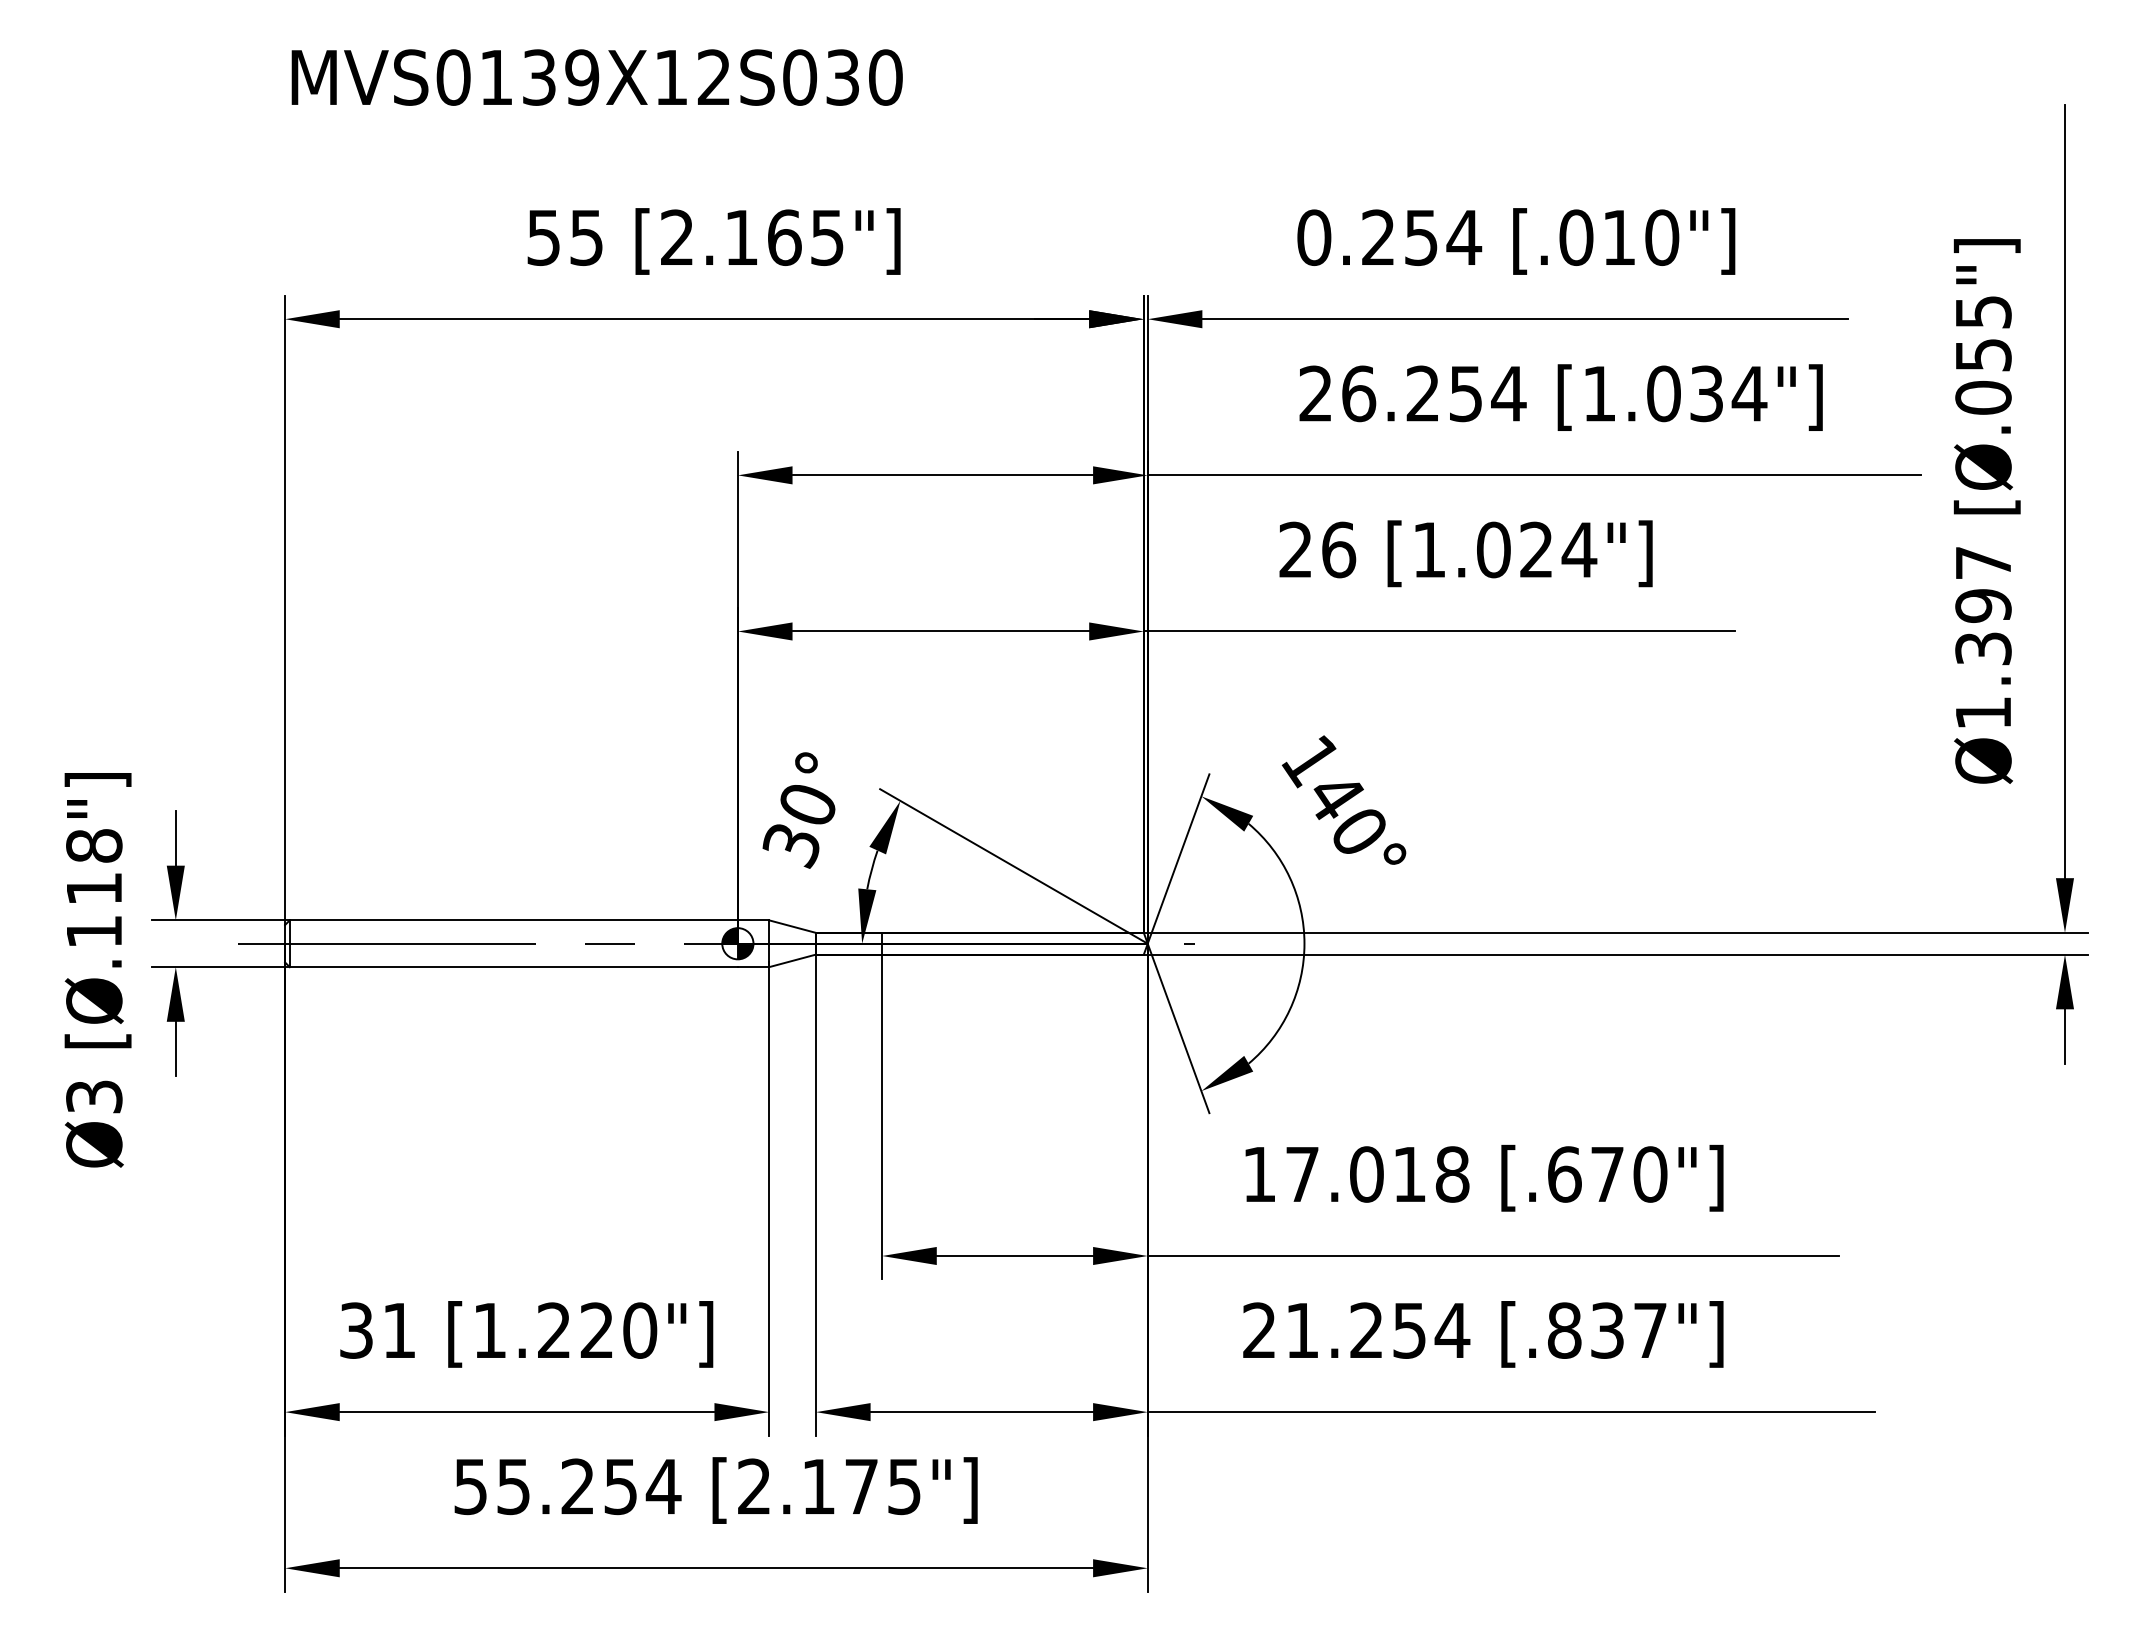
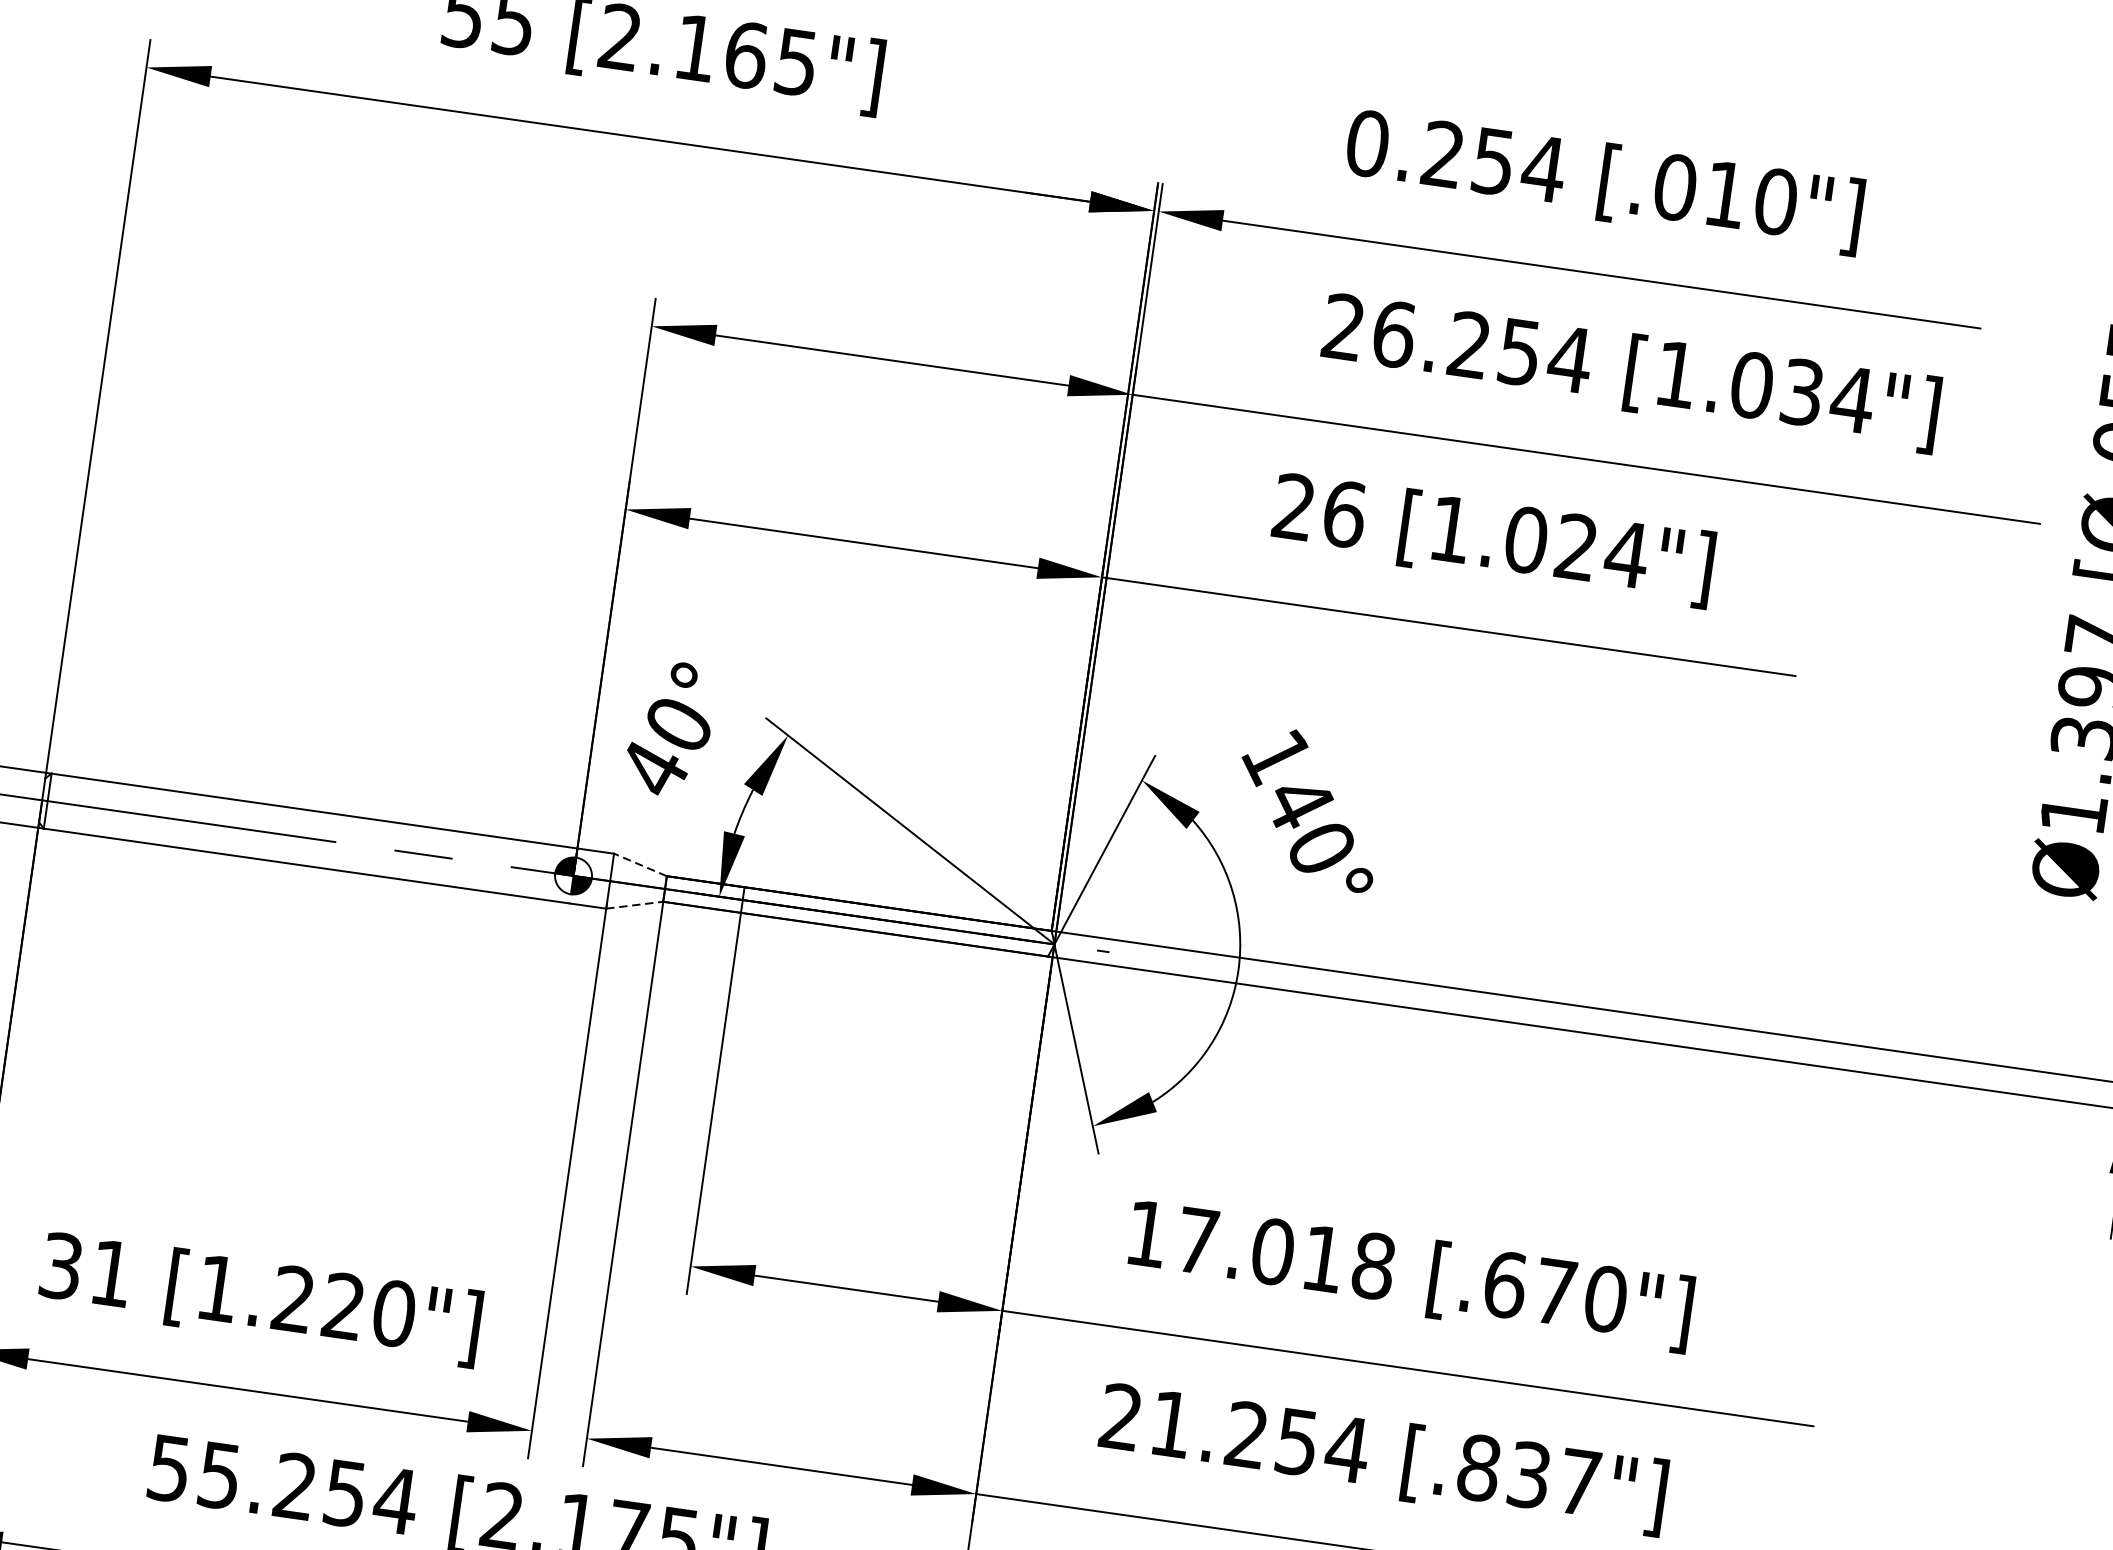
text: (791, 846) -> (652, 770), 30° -> 40°
line: (791, 926) -> (639, 864), solid -> dashed
line: (792, 960) -> (634, 904), solid -> dashed

